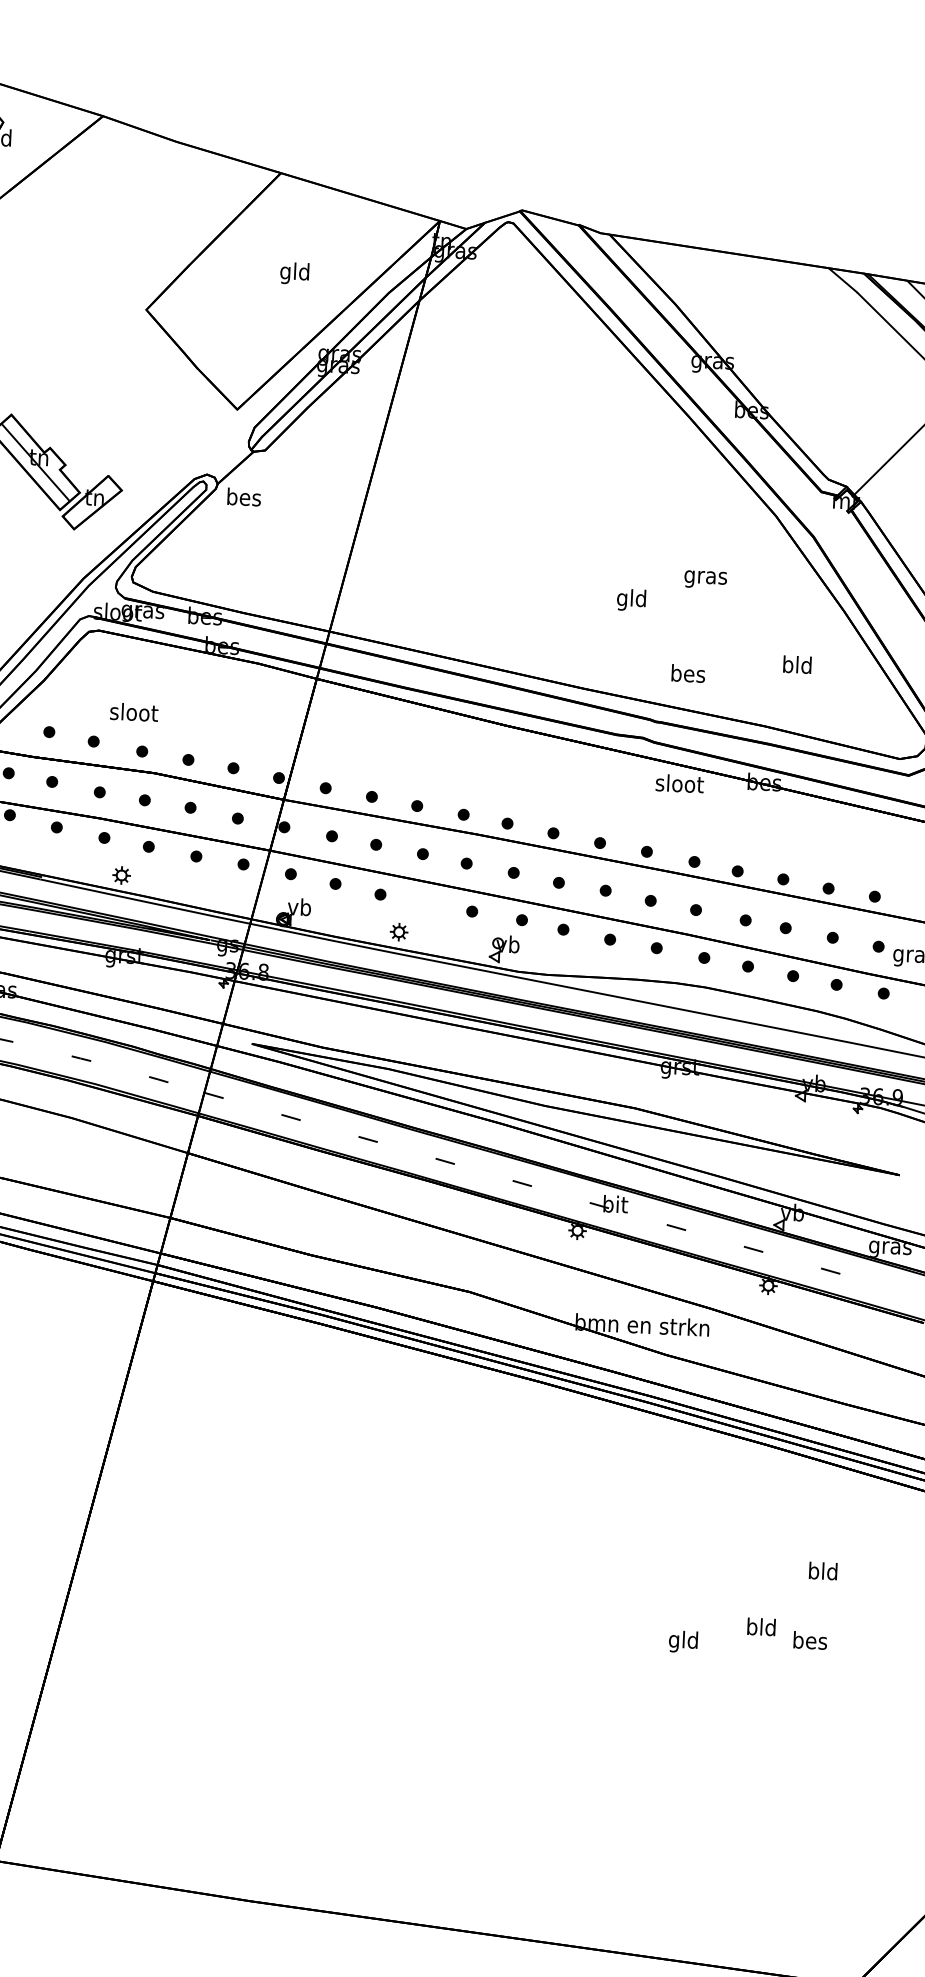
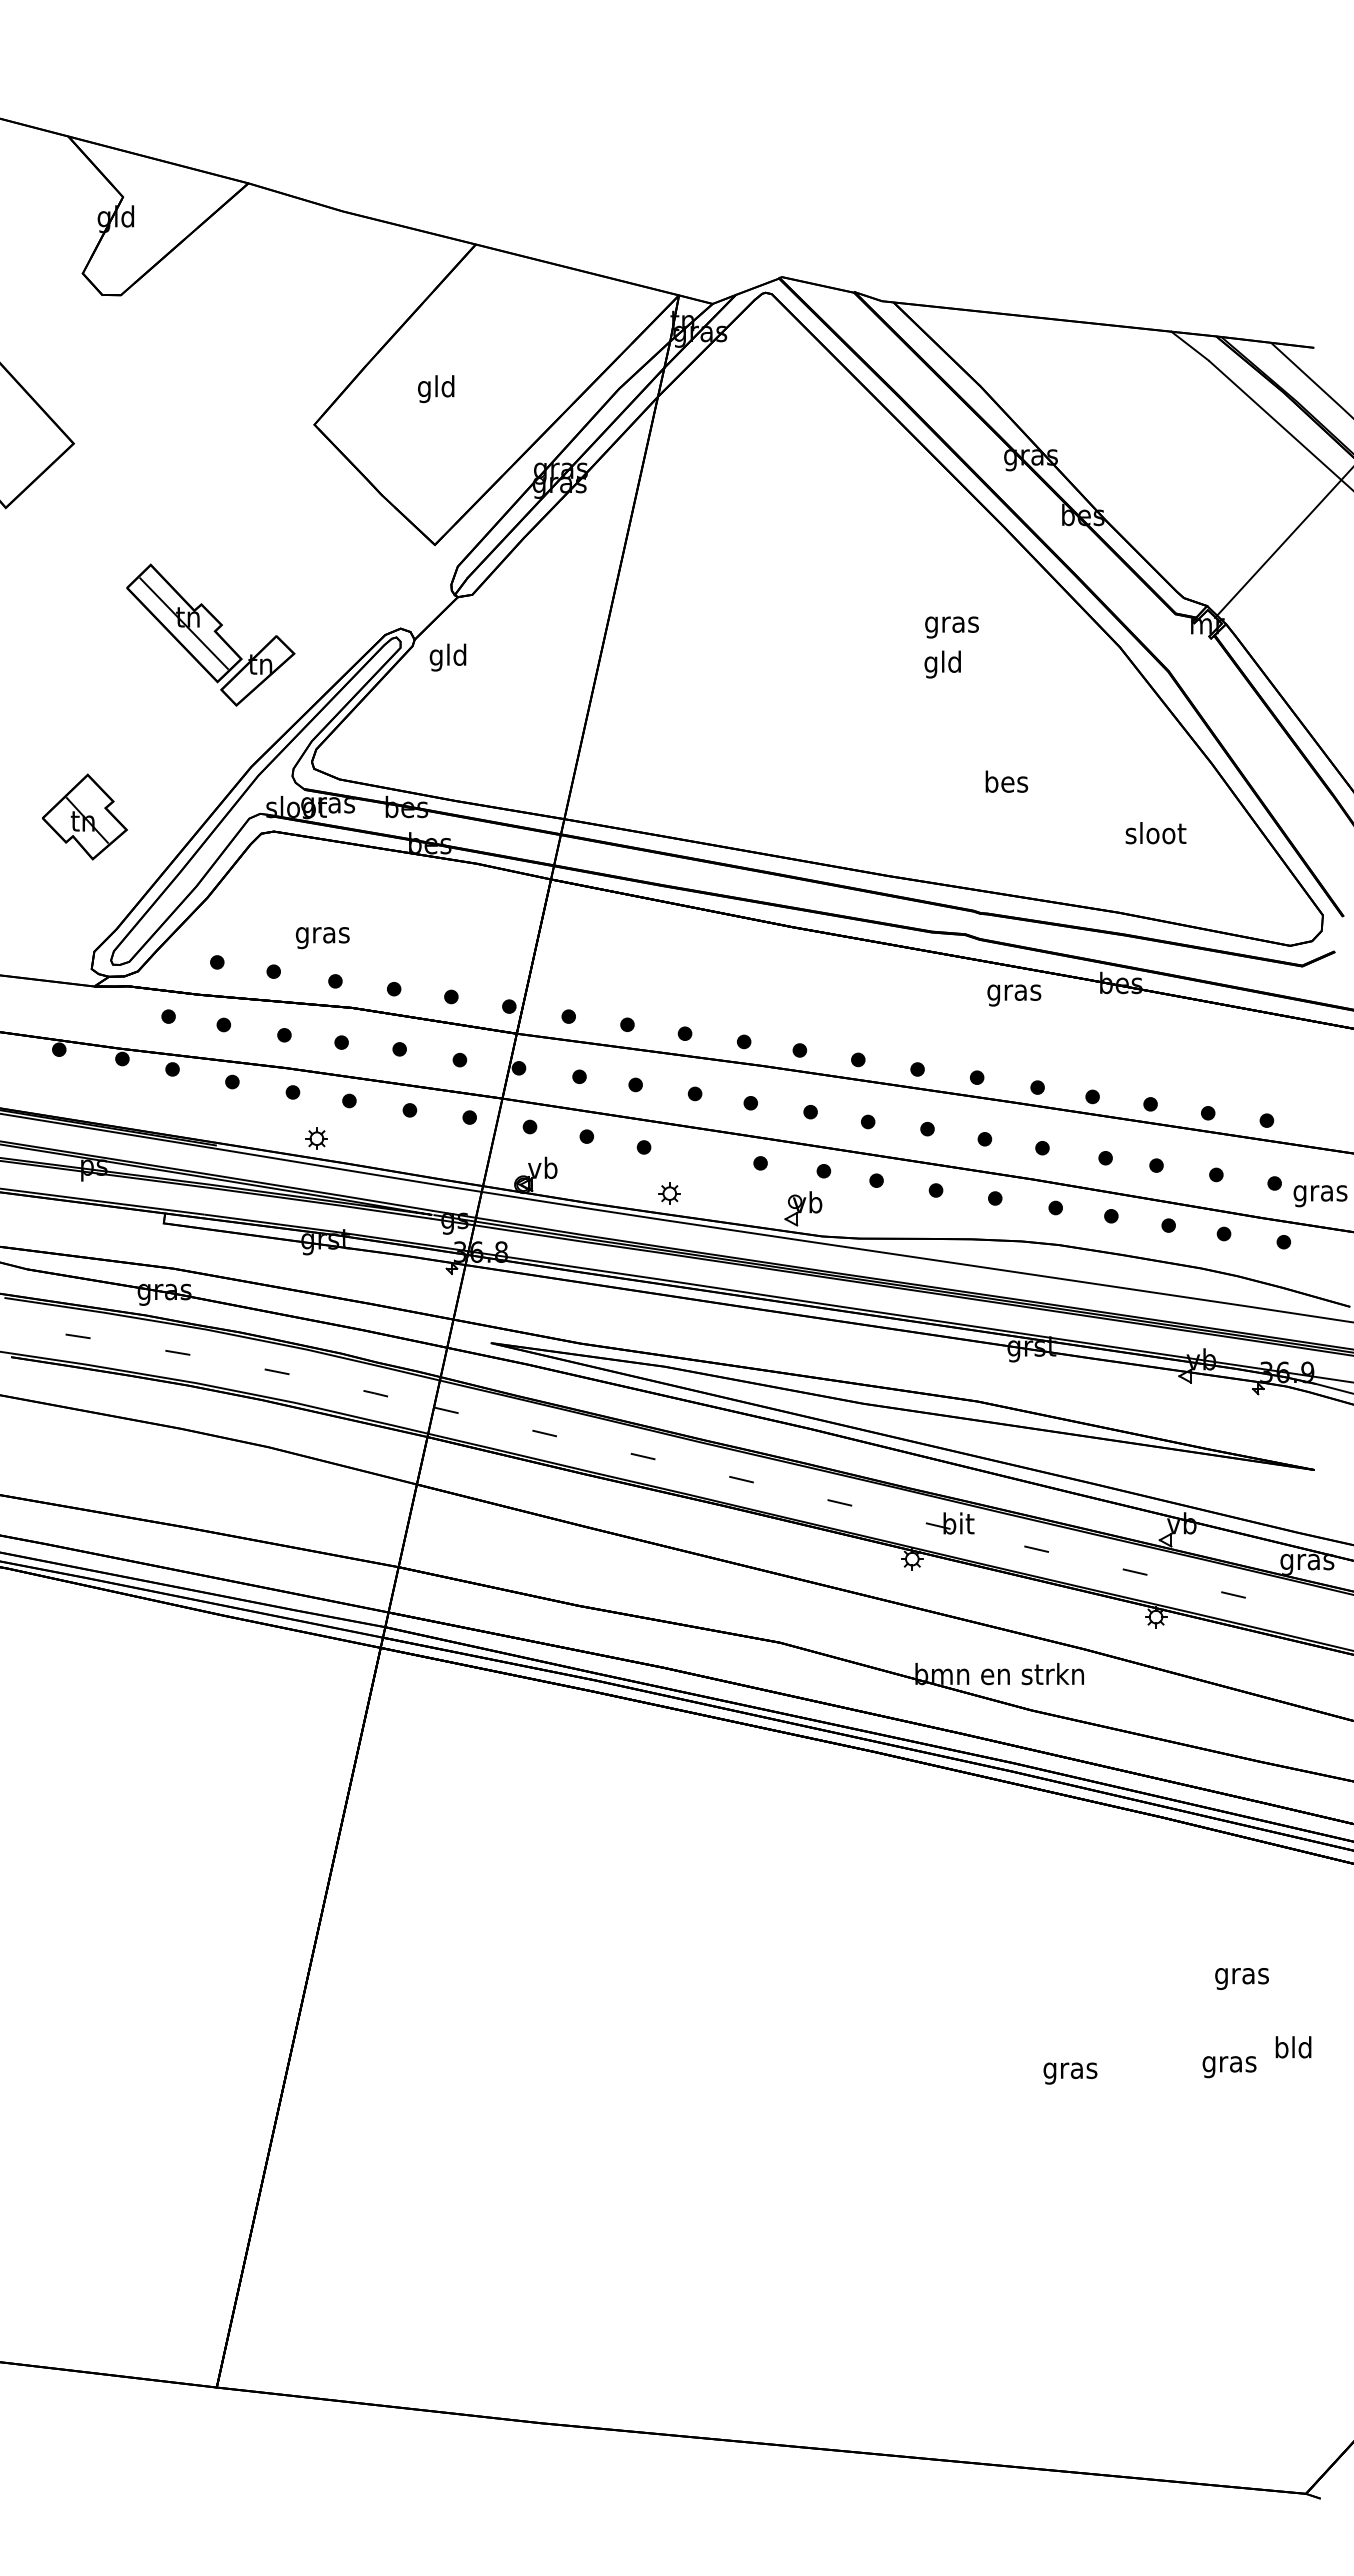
text: (294, 273) -> (436, 389), moved
text: (243, 499) -> (448, 657), bes -> gld
text: (705, 579) -> (951, 627), moved
text: (631, 600) -> (942, 664), moved
text: (797, 665) -> (1155, 833), bld -> sloot
text: (688, 673) -> (1006, 781), moved
text: (133, 714) -> (322, 935), sloot -> gras
text: (679, 785) -> (1014, 992), sloot -> gras
text: (822, 1572) -> (1241, 1975), bld -> gras
text: (761, 1627) -> (1293, 2047), moved
text: (683, 1641) -> (1070, 2070), gld -> gras
text: (809, 1642) -> (1229, 2064), bes -> gras

